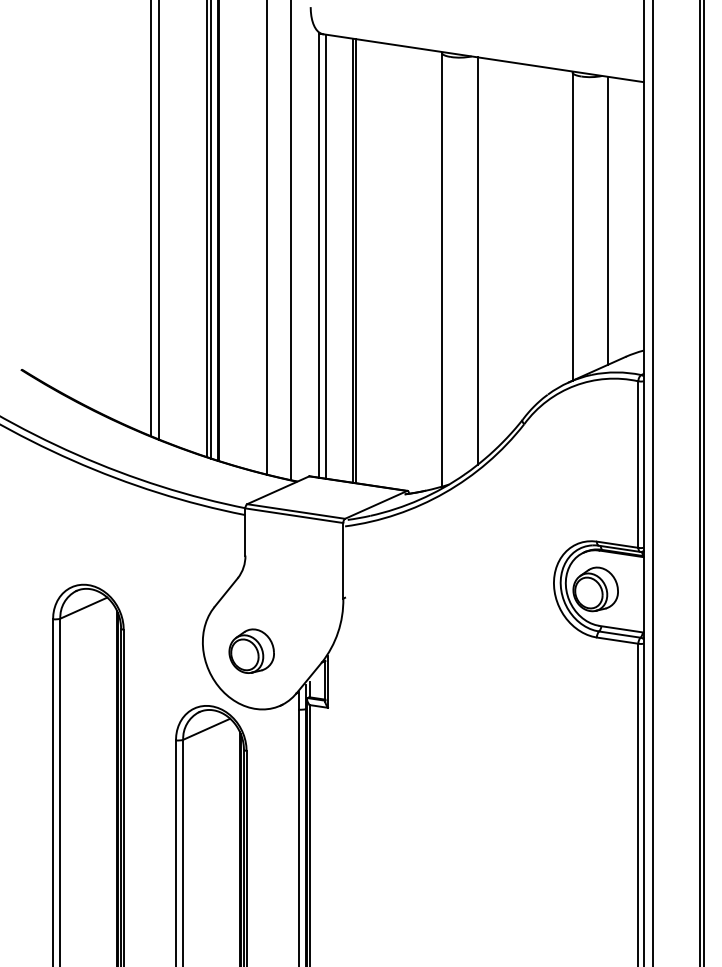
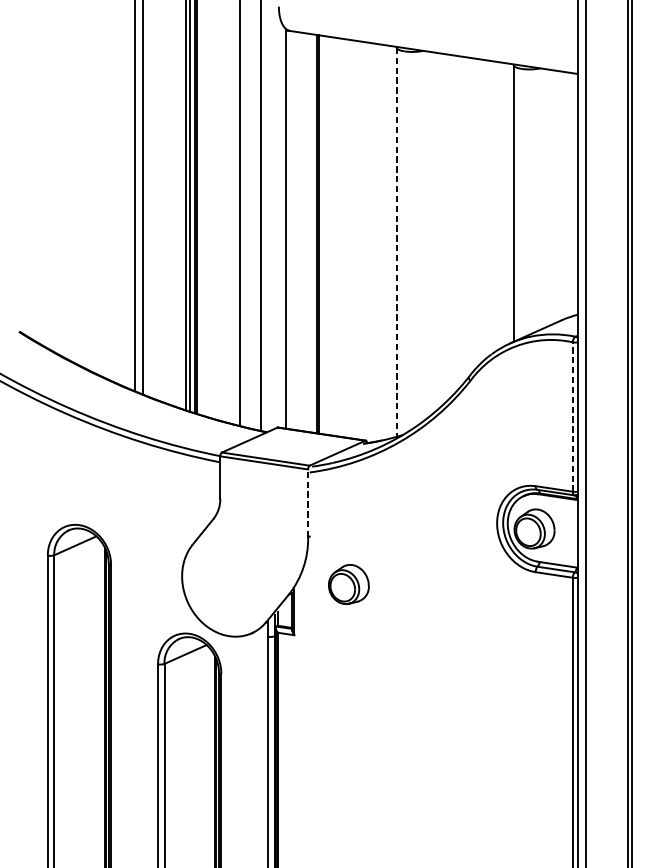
line: (608, 220) -> (546, 198), removed
line: (325, 256) -> (292, 230), removed
line: (477, 260) -> (428, 233), removed
line: (442, 269) -> (397, 242), solid -> dashed
line: (638, 464) -> (572, 416), solid -> dashed
line: (343, 560) -> (308, 503), solid -> dashed
part: (251, 650) -> (348, 583), moved

